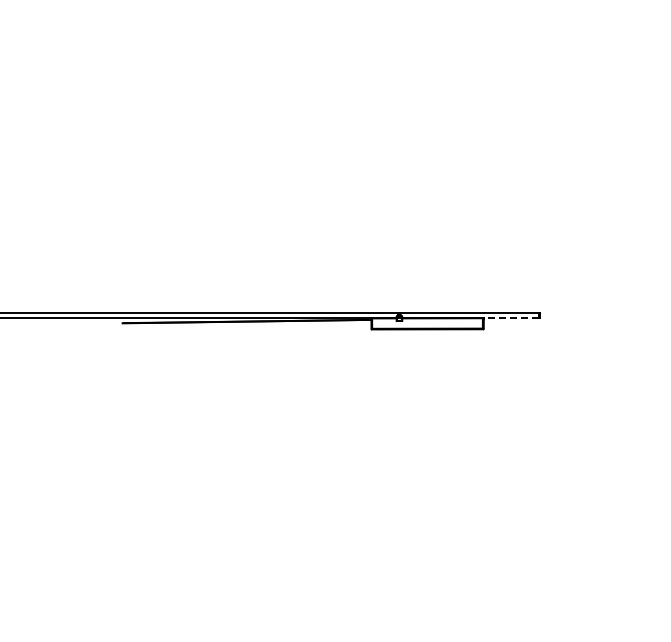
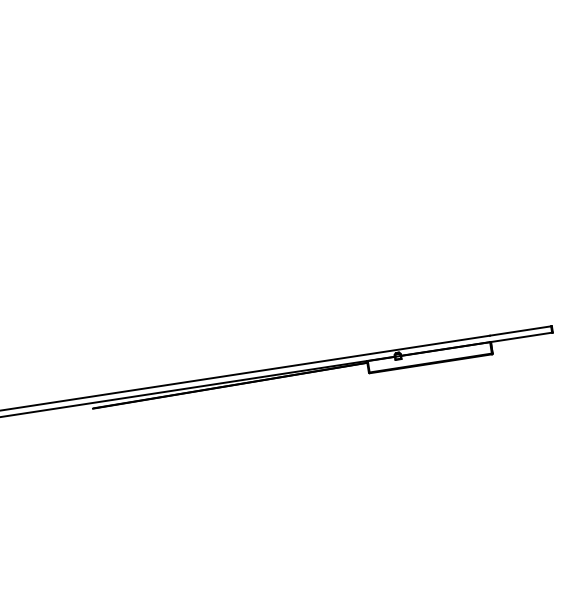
line: (511, 318) -> (521, 337), dashed -> solid

